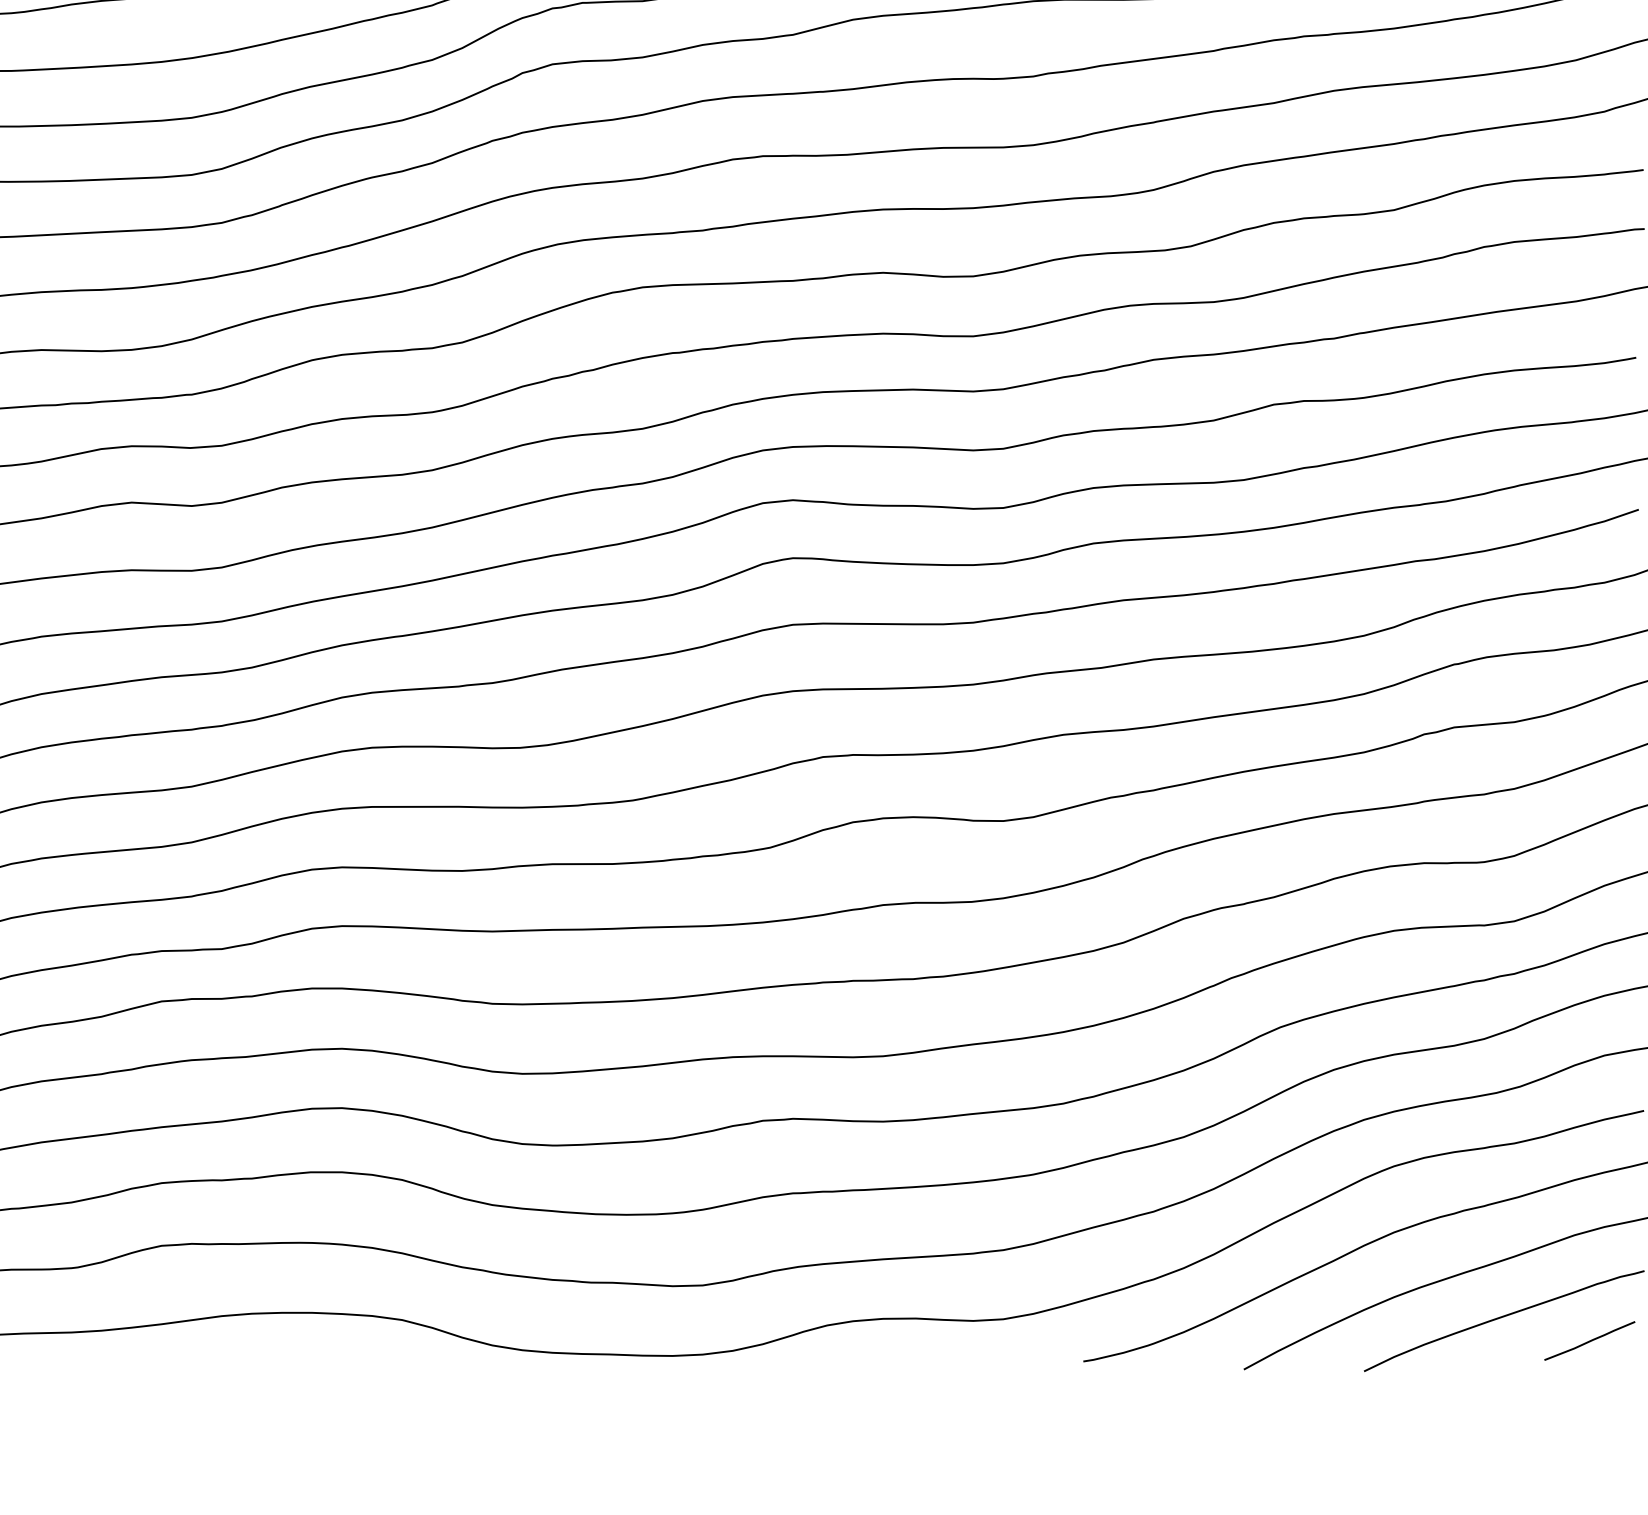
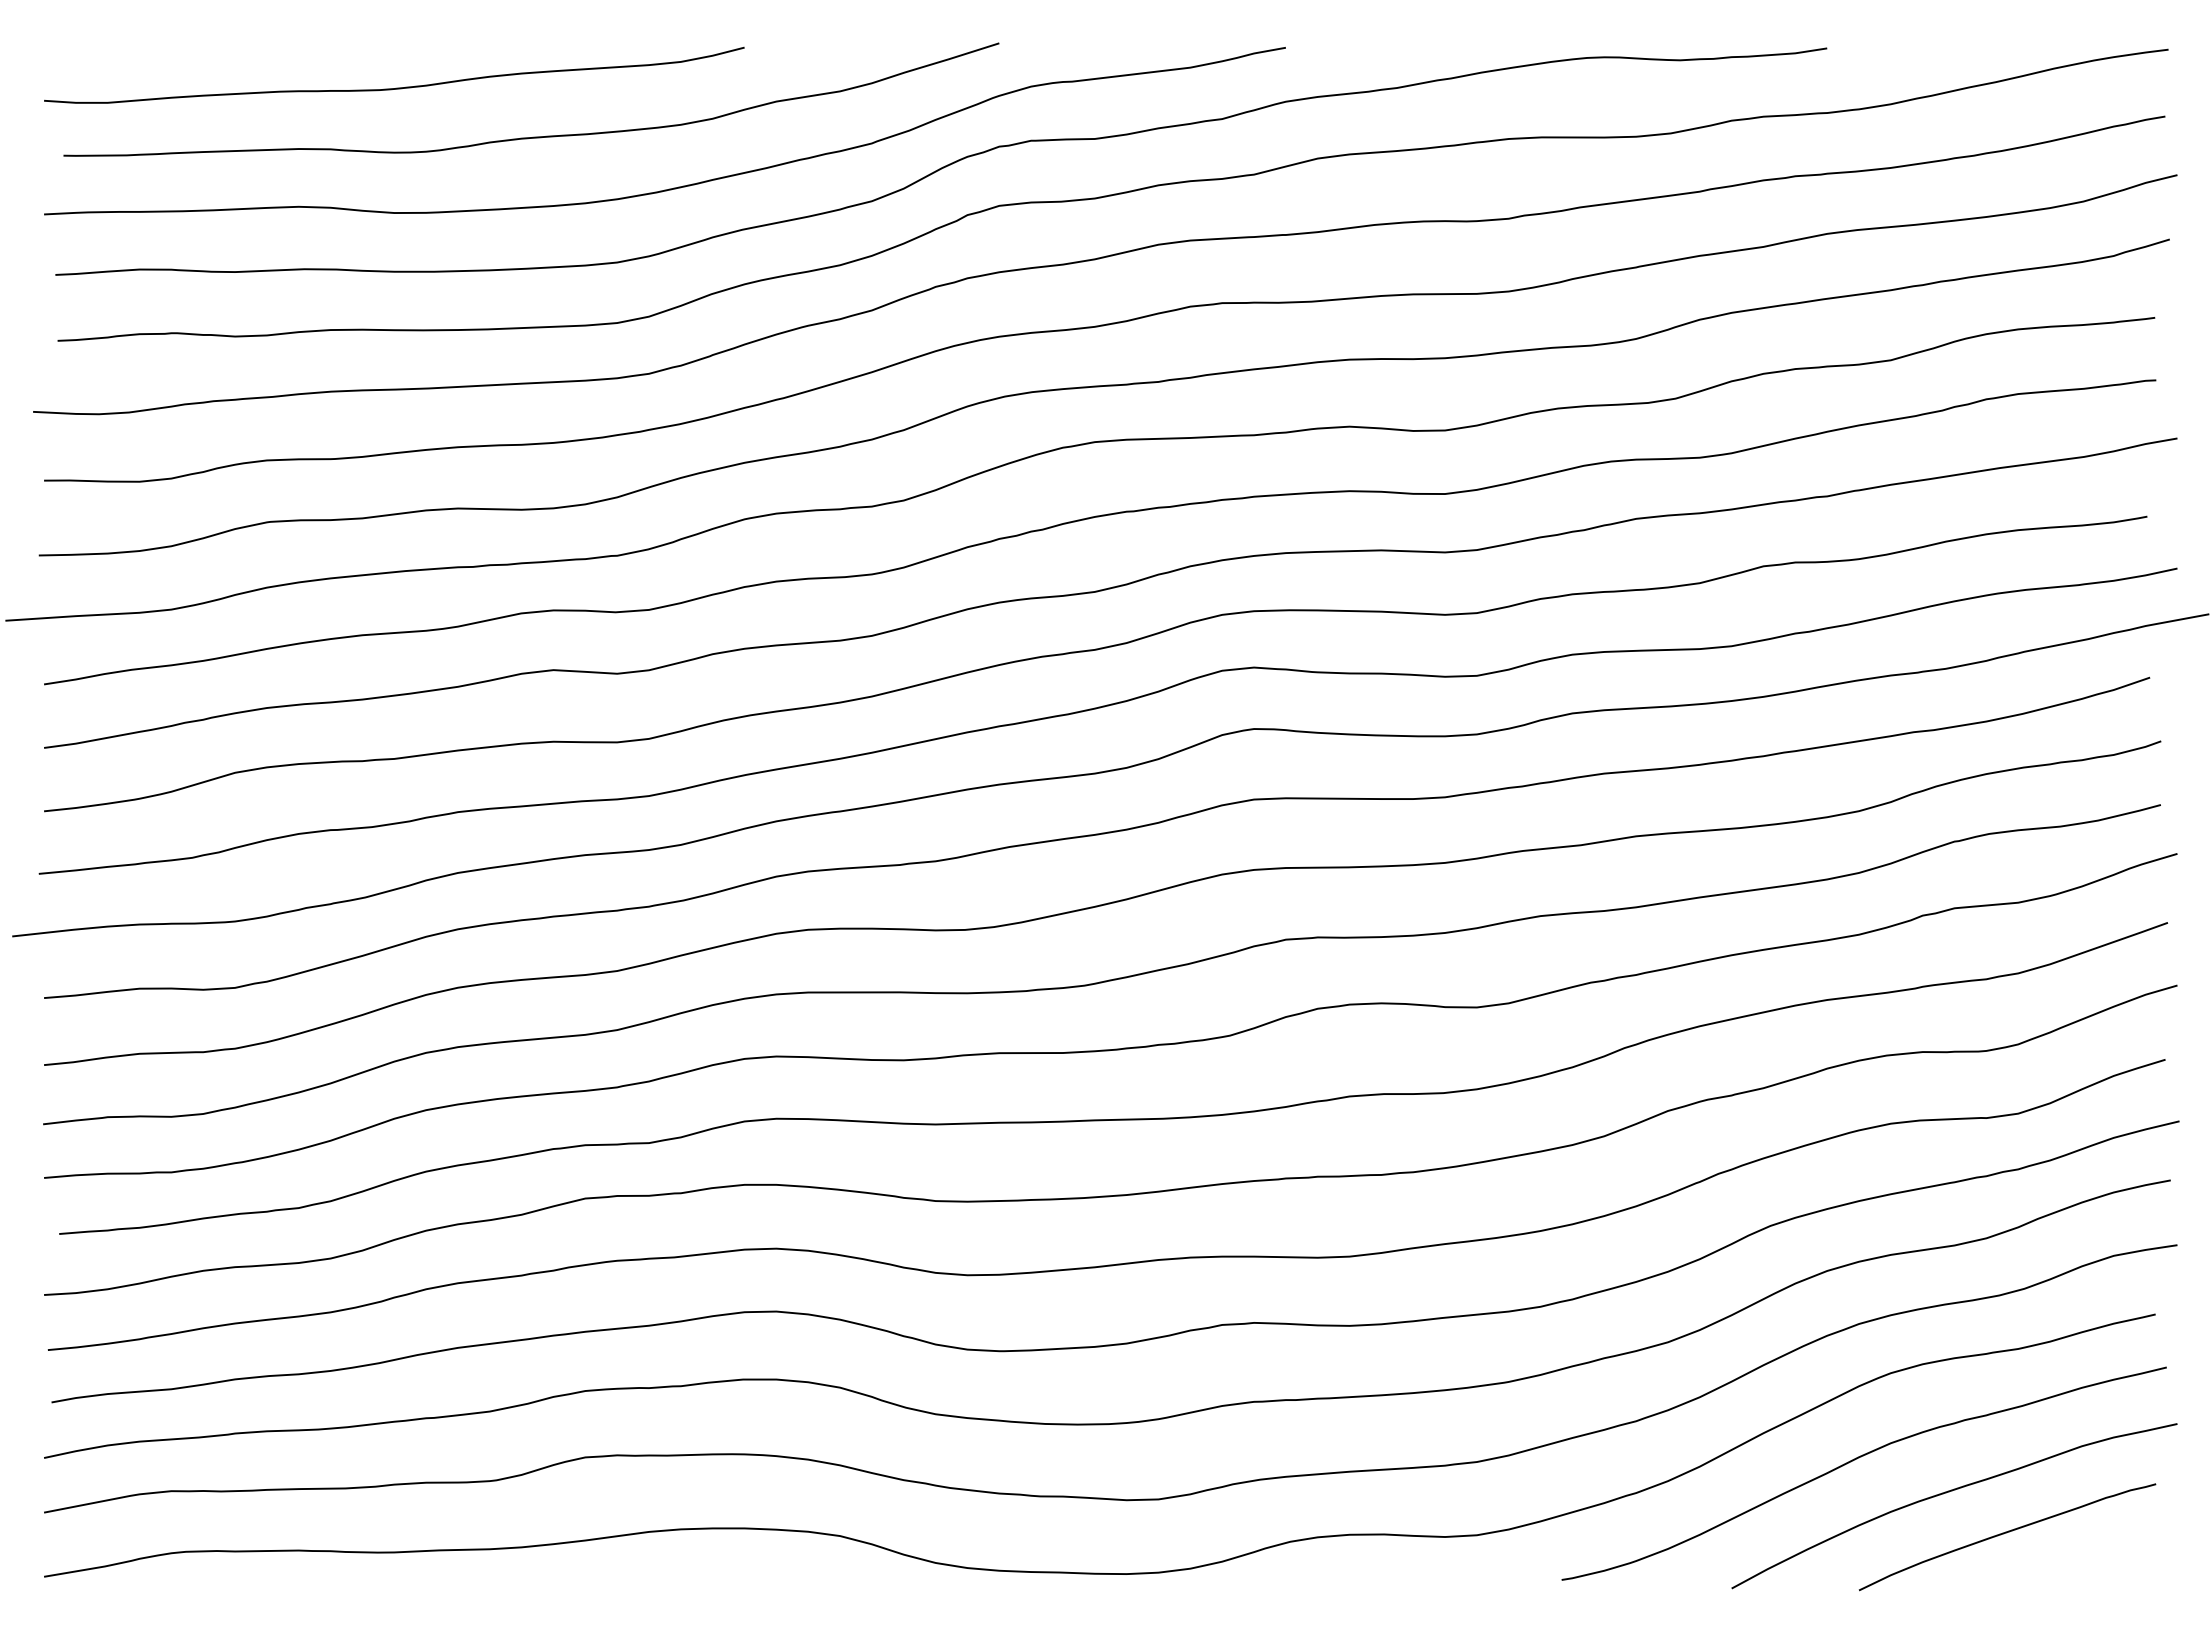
curve: (1590, 1341) -> (2098, 1558), removed

